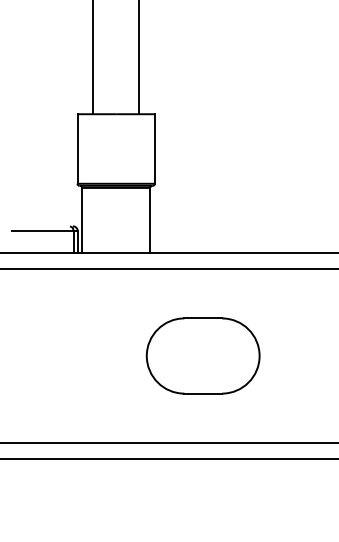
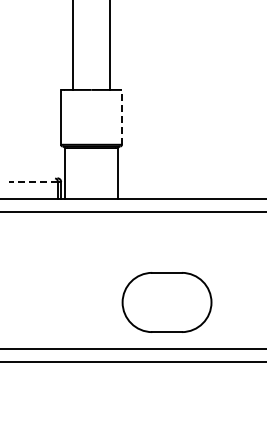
line: (154, 147) -> (121, 116), solid -> dashed
line: (42, 230) -> (33, 181), solid -> dashed
part: (202, 356) -> (166, 302), moved

